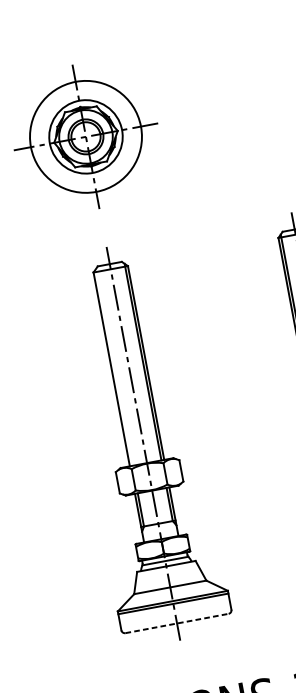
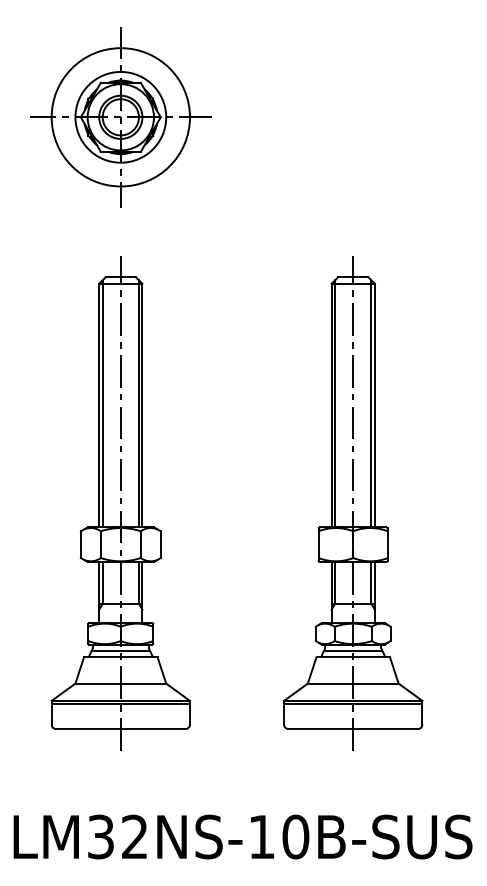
line: (114, 367) -> (102, 403), added
line: (176, 623) -> (120, 728), dashed -> solid

